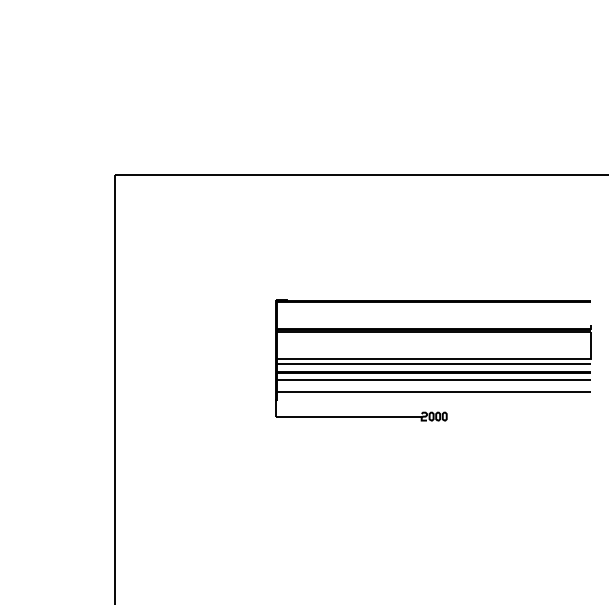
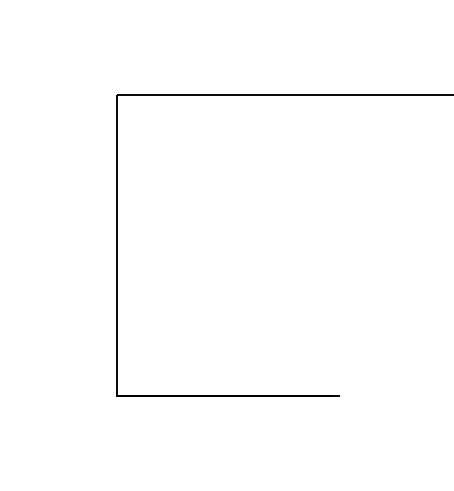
part: (432, 359) -> (327, 217), removed

